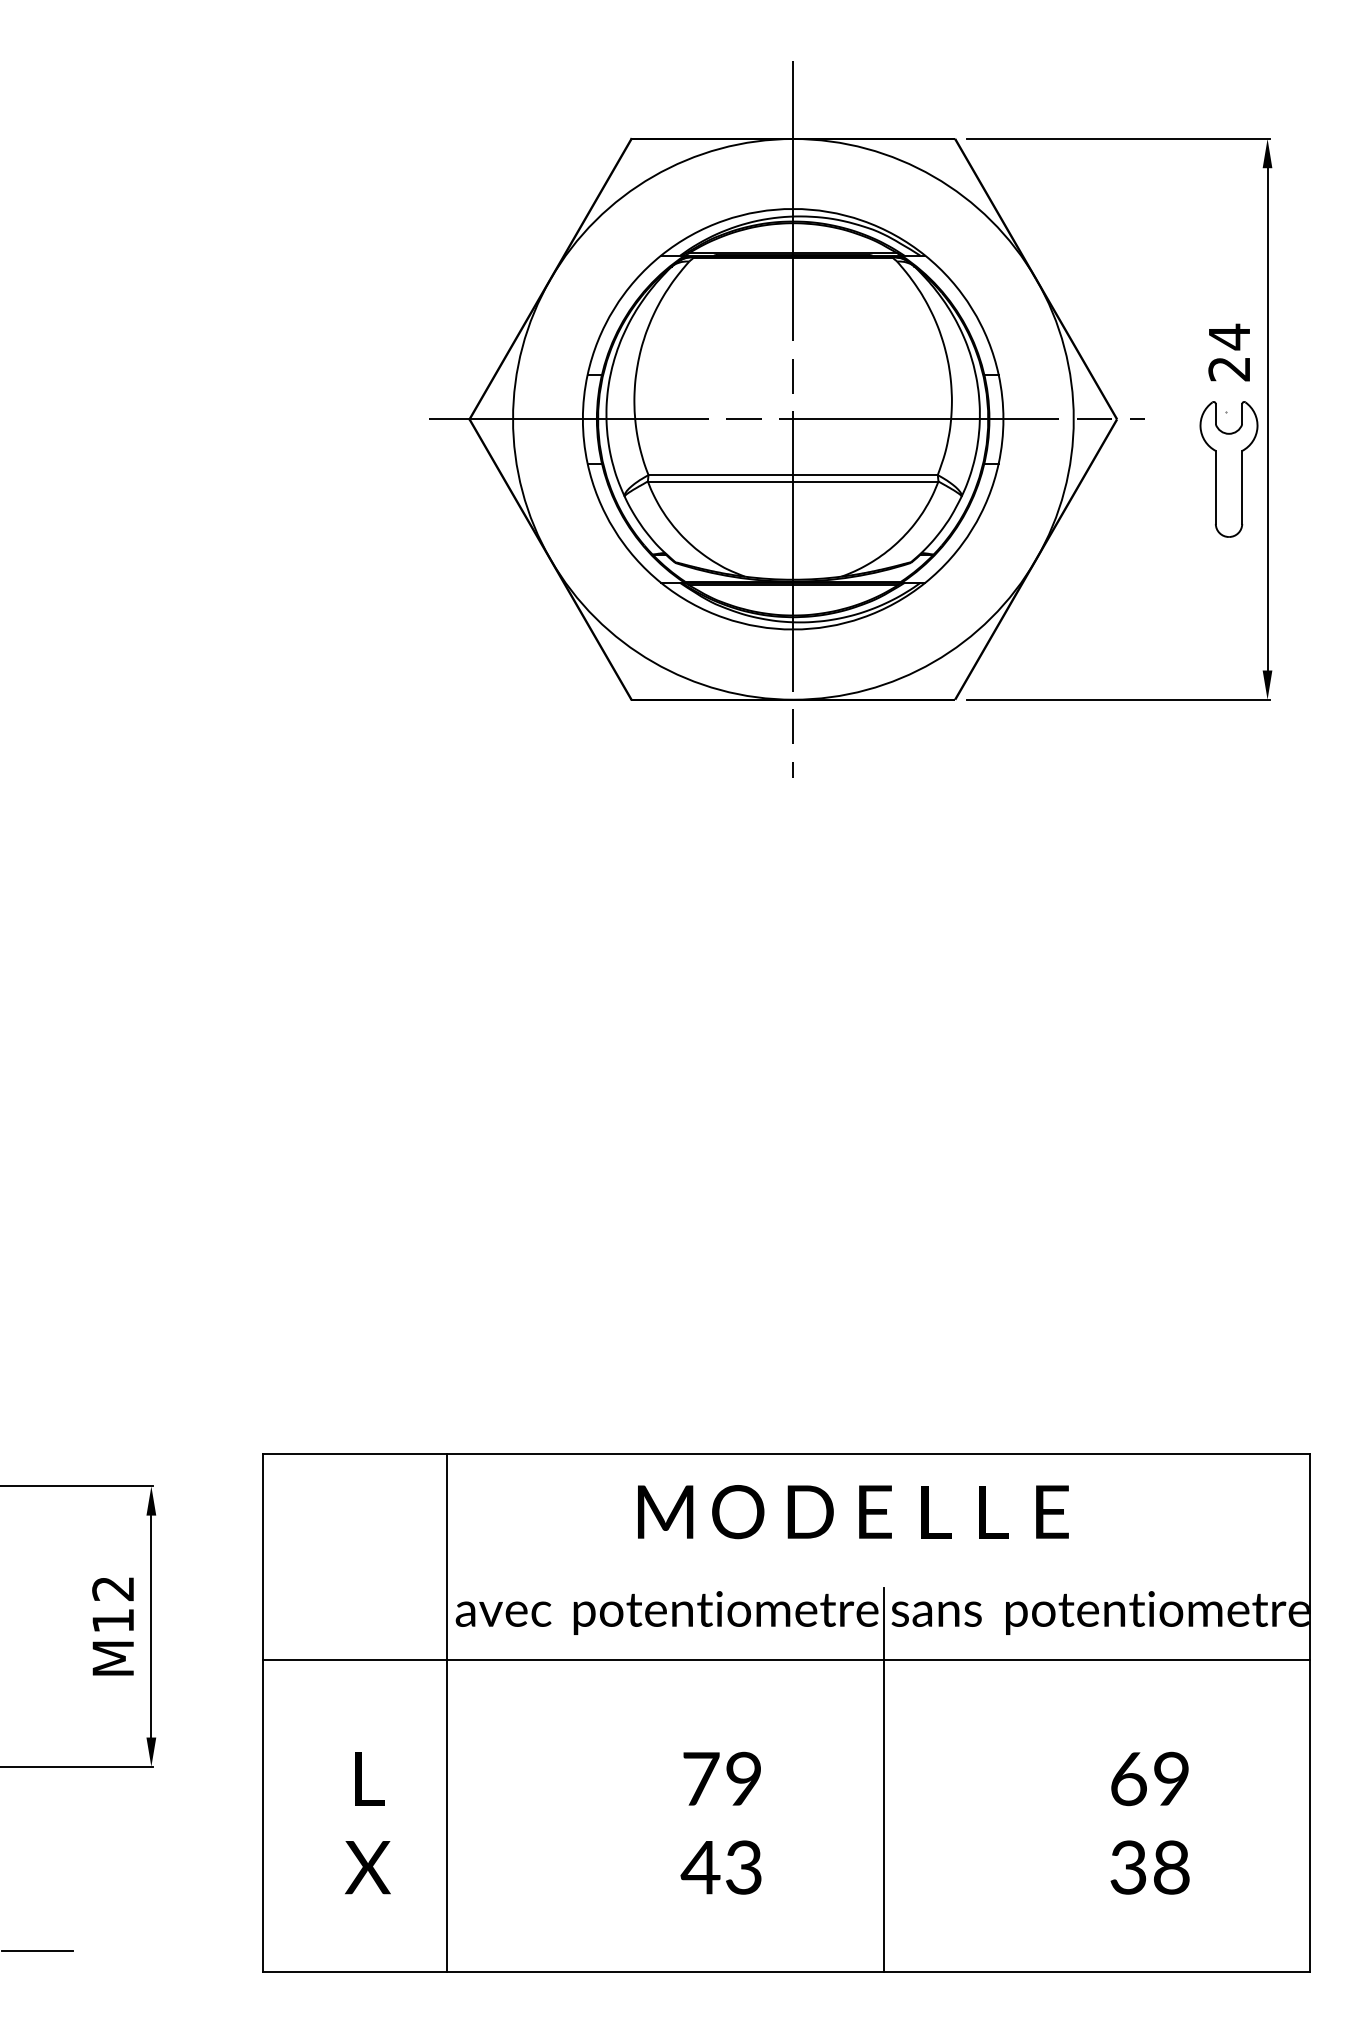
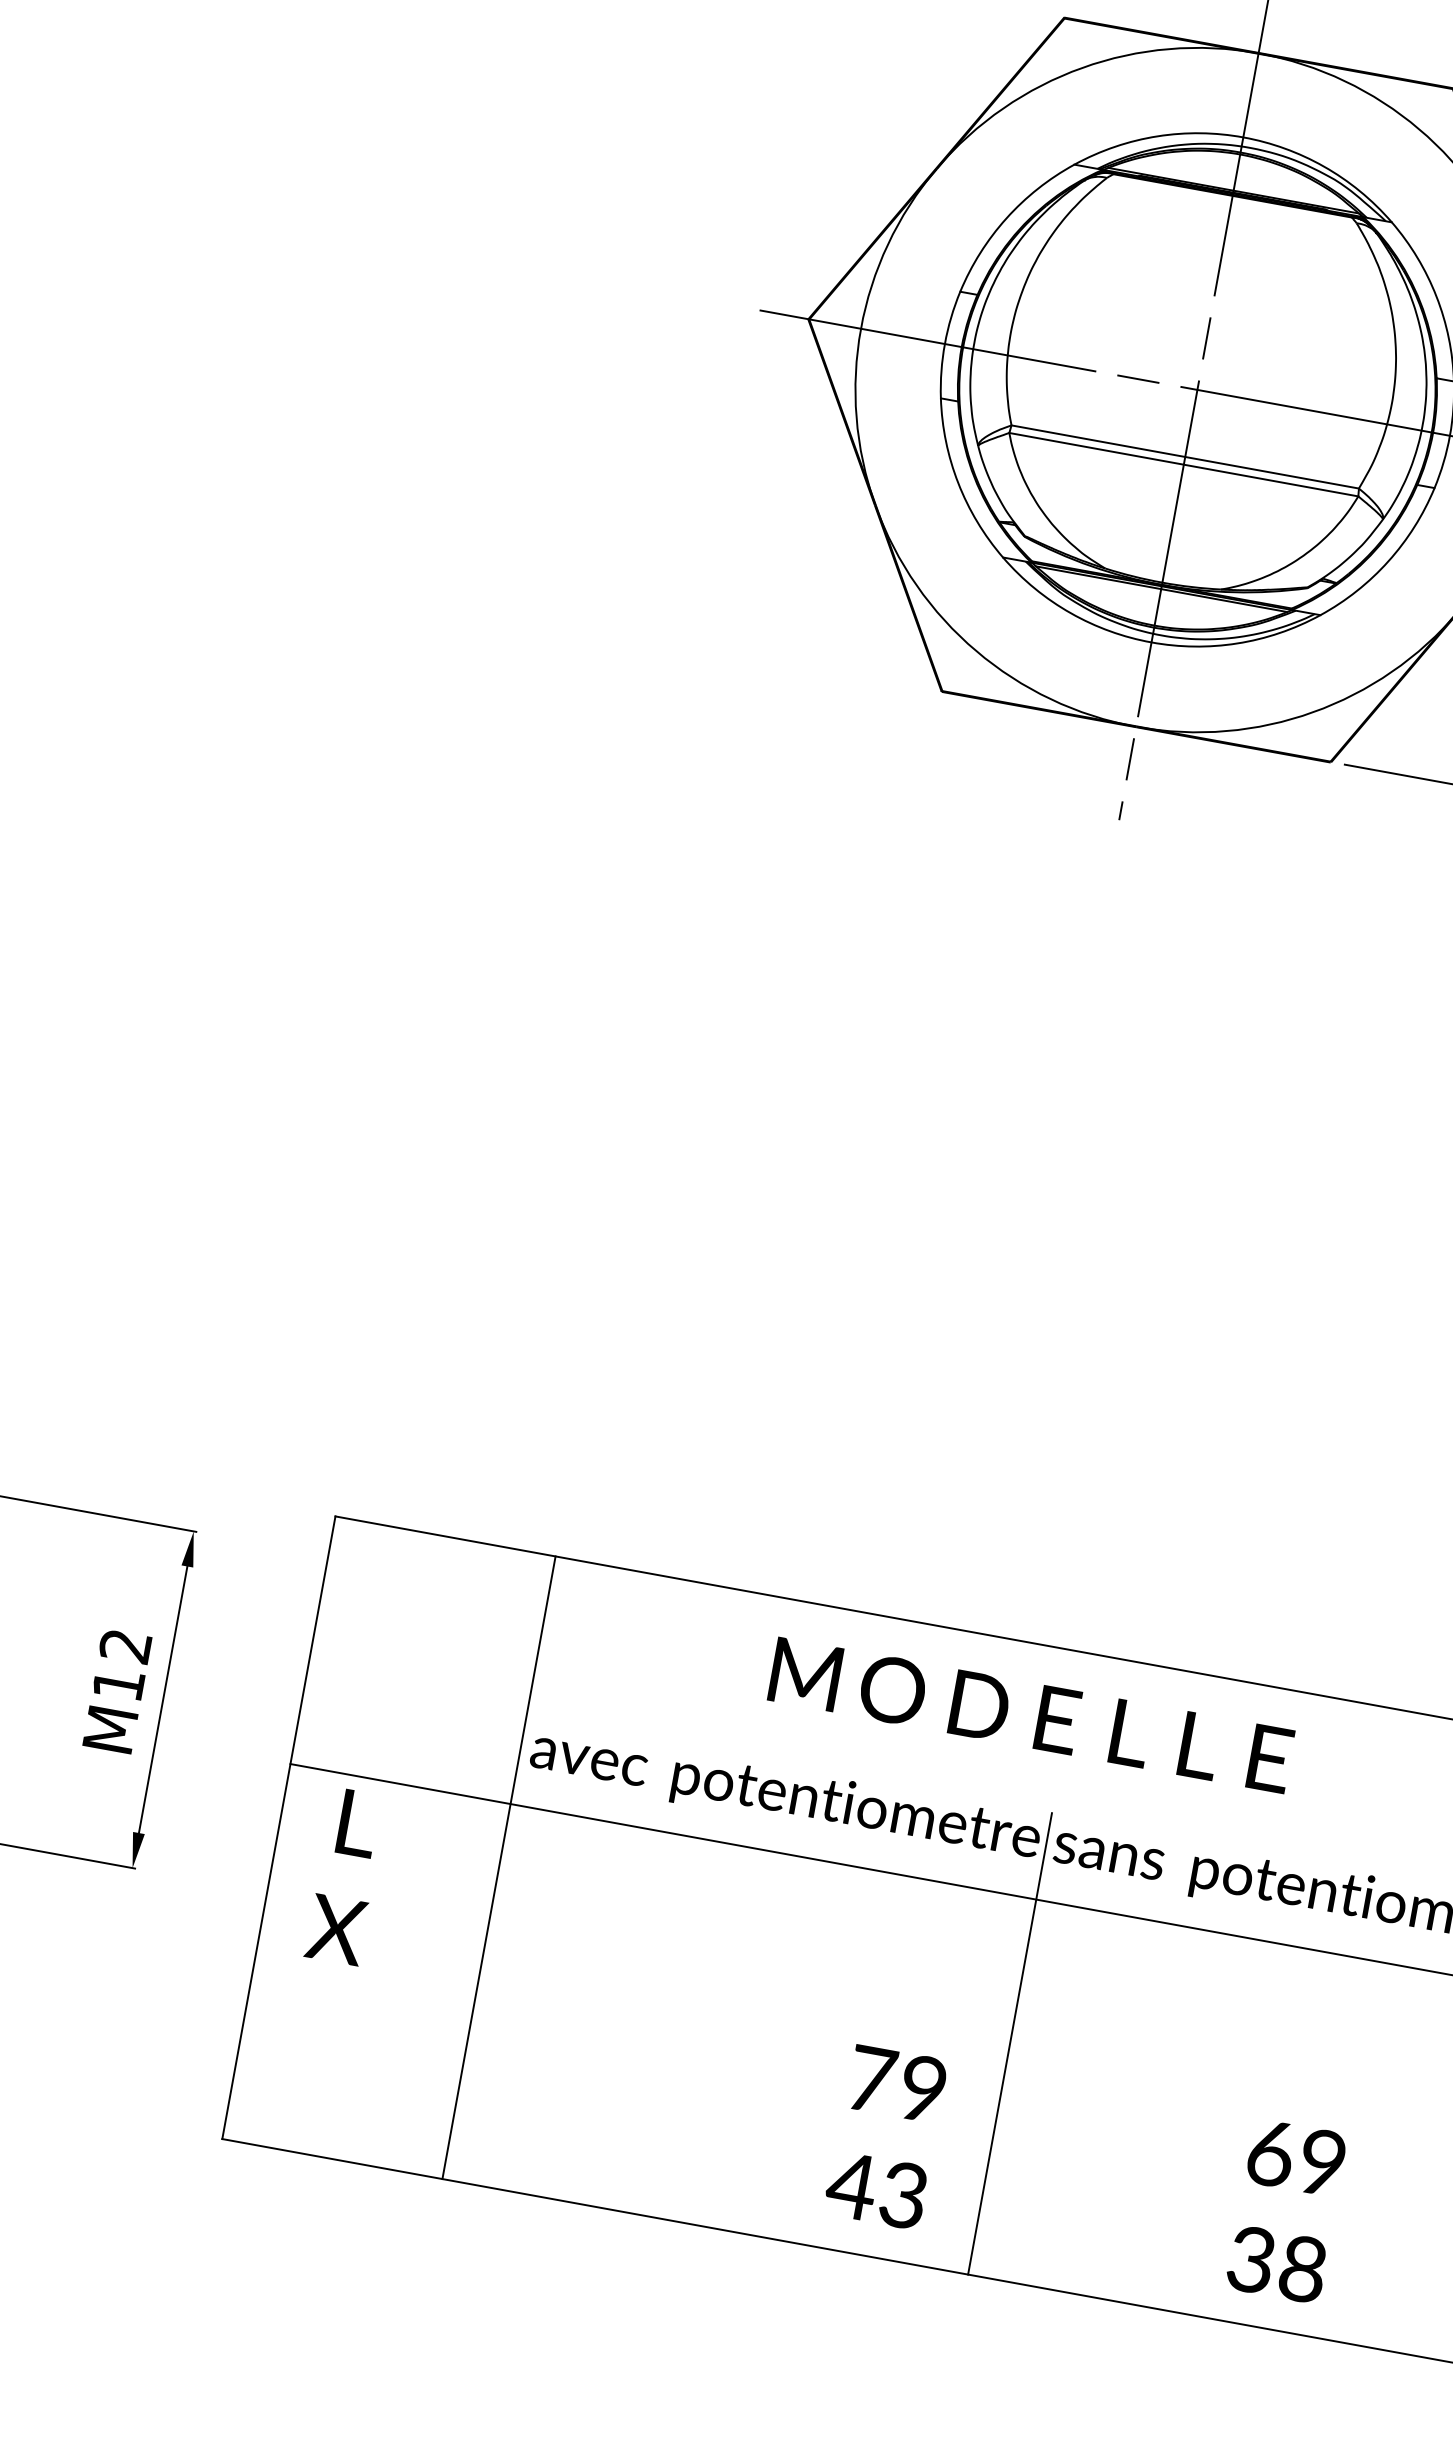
text: (720, 1822) -> (885, 2136), moved
text: (1149, 1822) -> (1286, 2210), moved
text: (367, 1823) -> (345, 1876), moved

